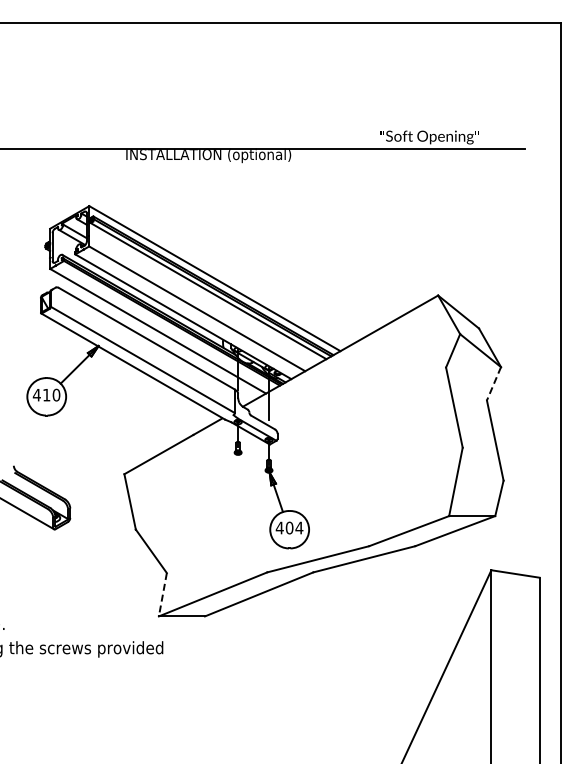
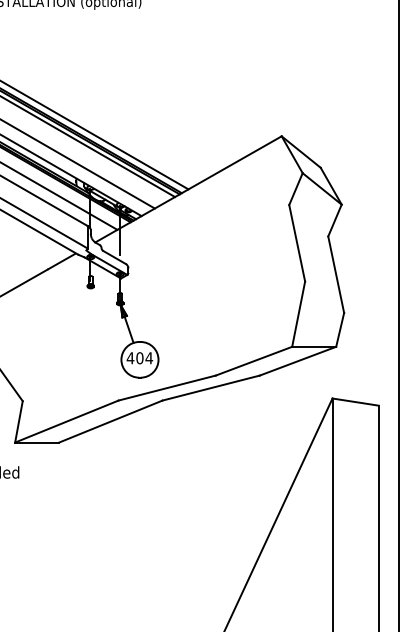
line: (493, 384) -> (334, 221), dashed -> solid
line: (162, 595) -> (18, 422), dashed -> solid

